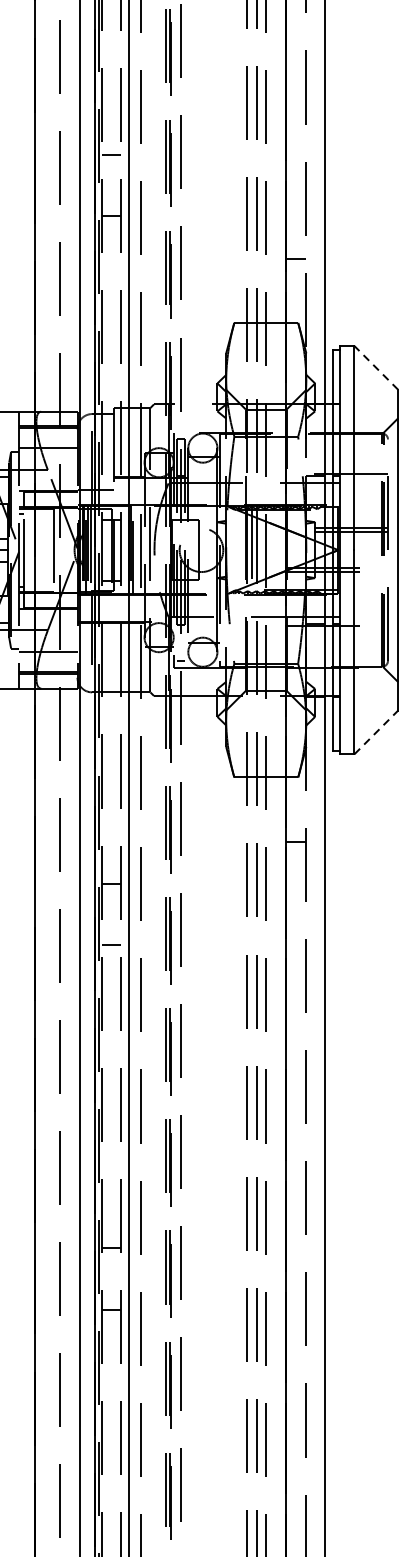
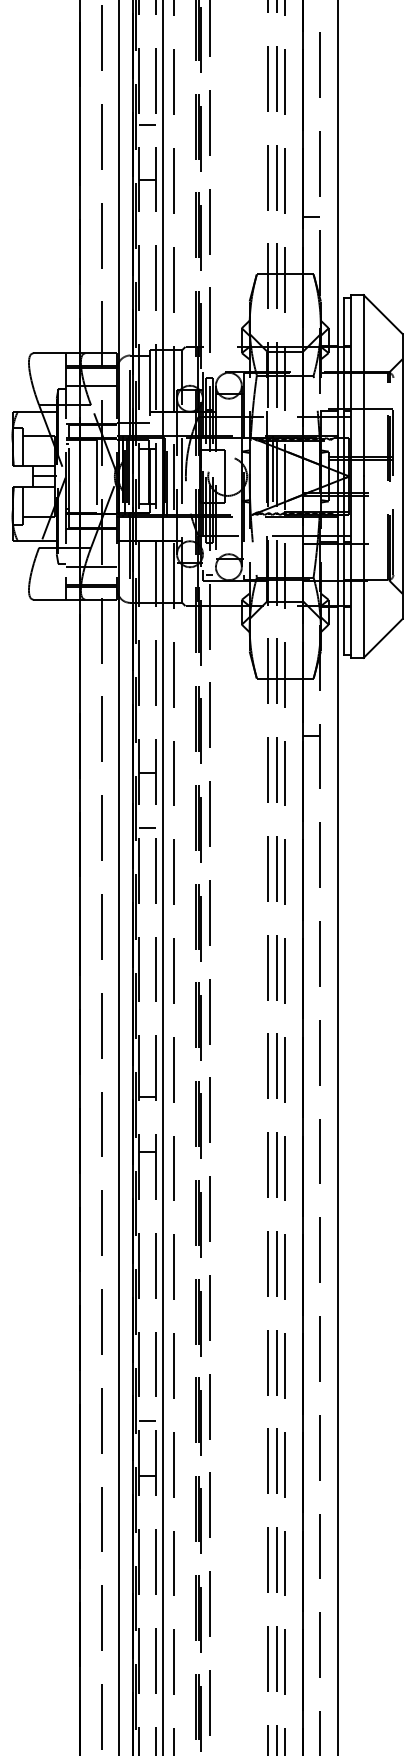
line: (375, 367) -> (382, 314), dashed -> solid
line: (376, 732) -> (383, 638), dashed -> solid

